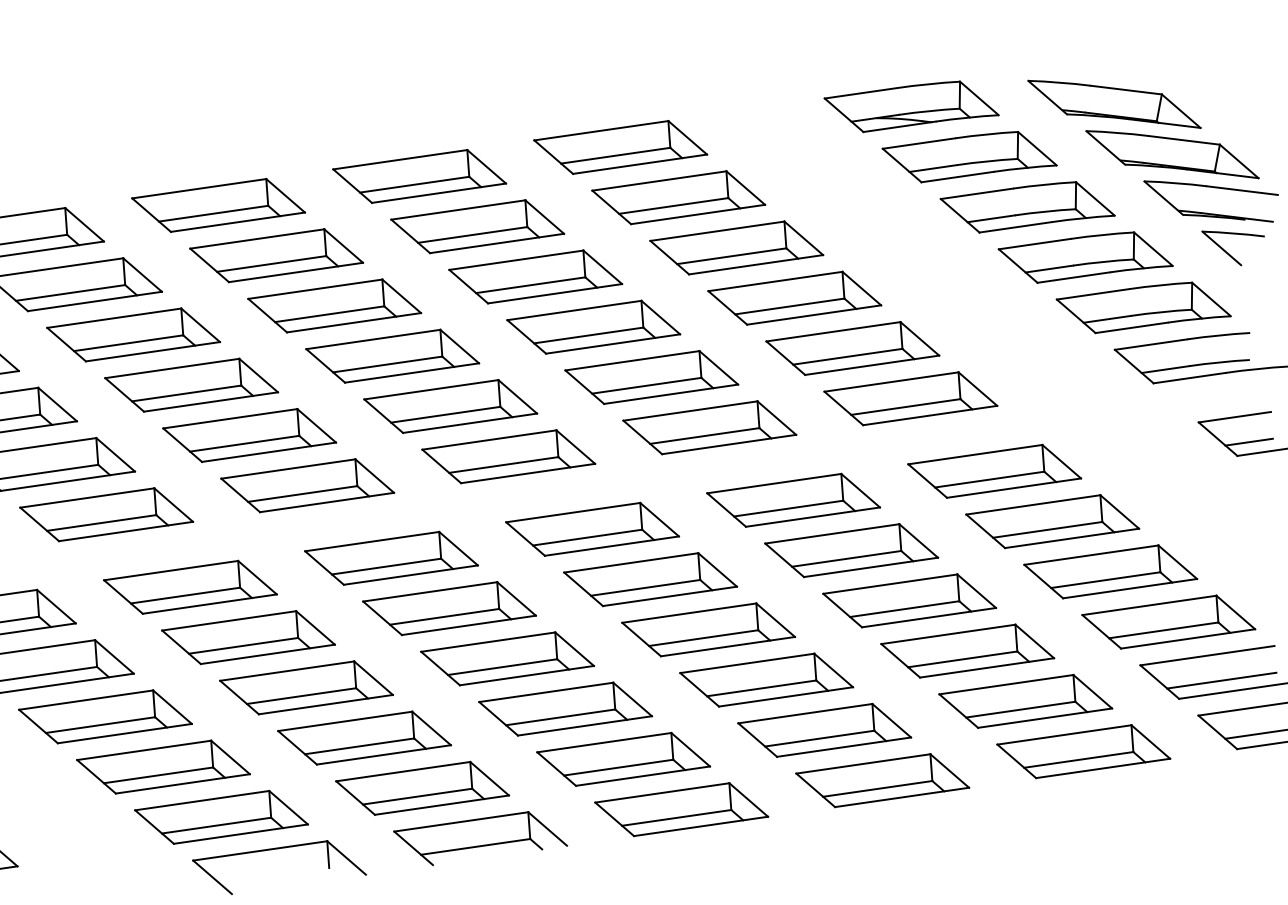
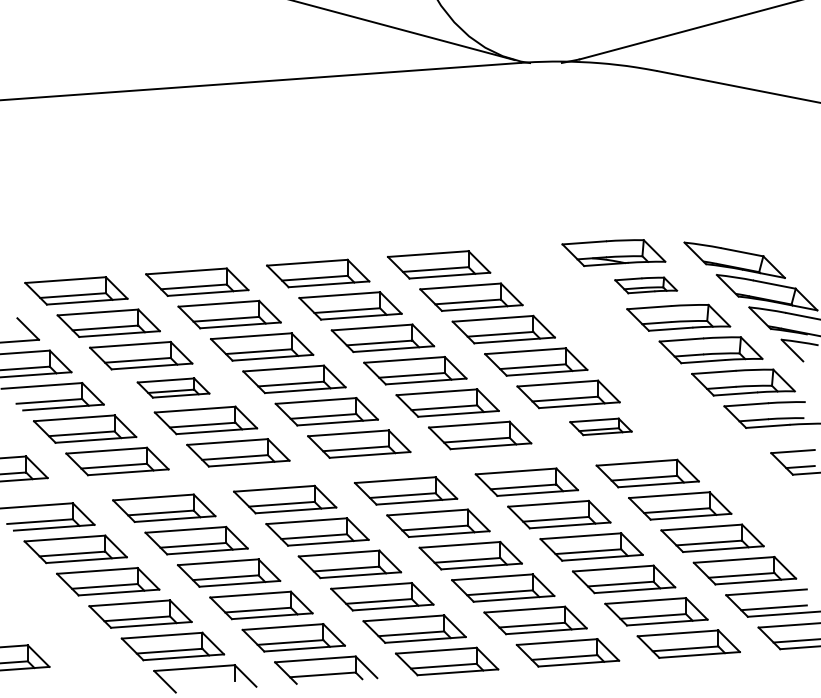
part: (968, 157) -> (645, 285), size x0.6
part: (191, 384) -> (173, 387), size x0.7
part: (909, 398) -> (600, 426), size x0.6

